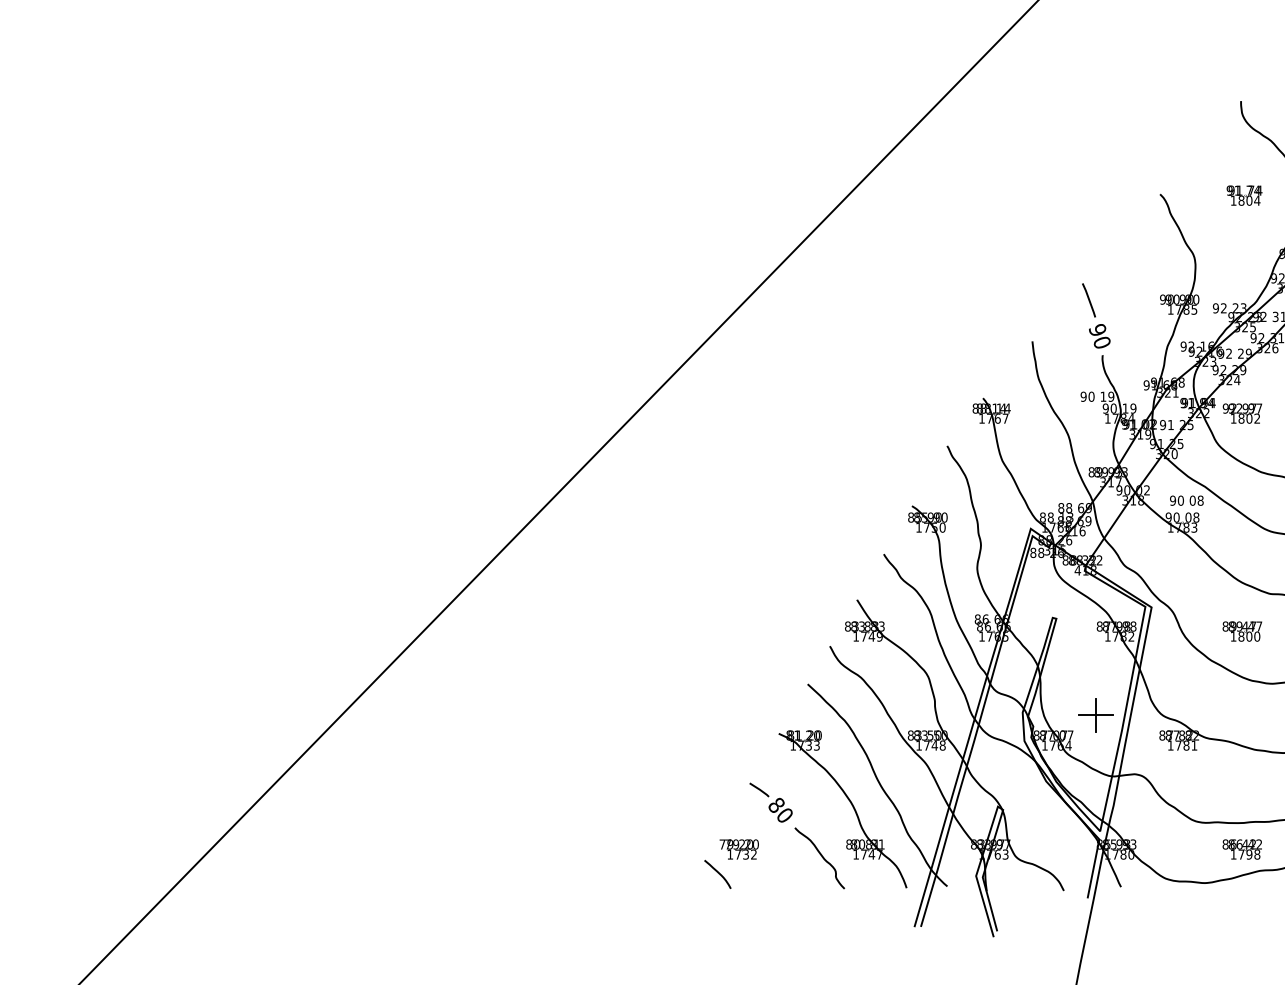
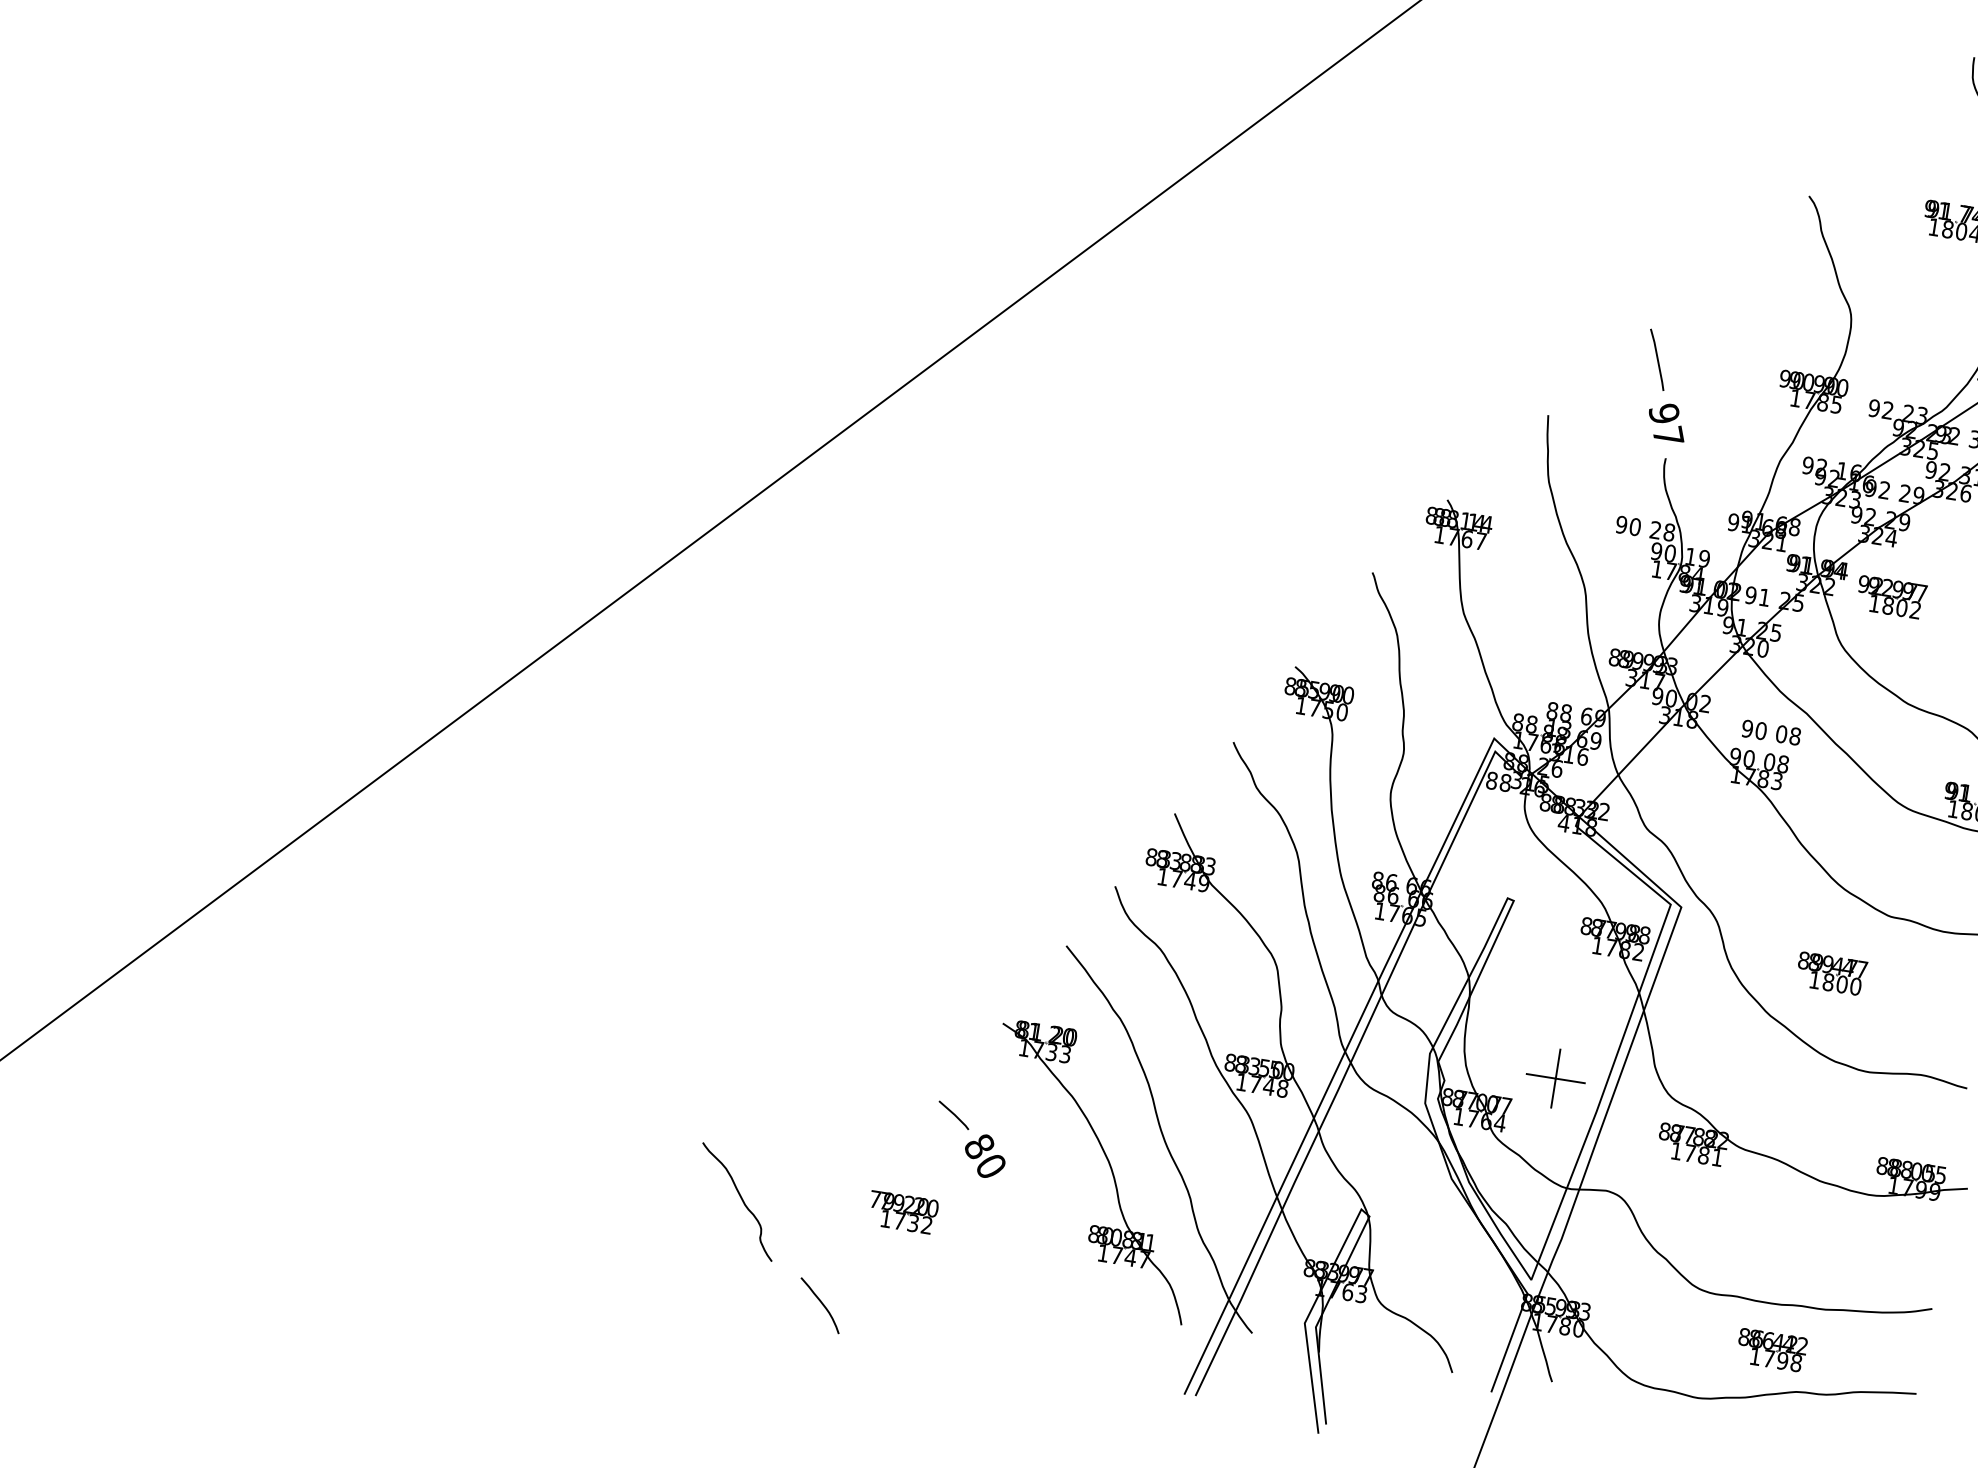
text: (1102, 341) -> (1669, 434), 90 -> 97
text: (1107, 396) -> (1662, 530), 19 -> 28
curve: (821, 857) -> (740, 1201), moved
curve: (717, 873) -> (819, 1303), moved

